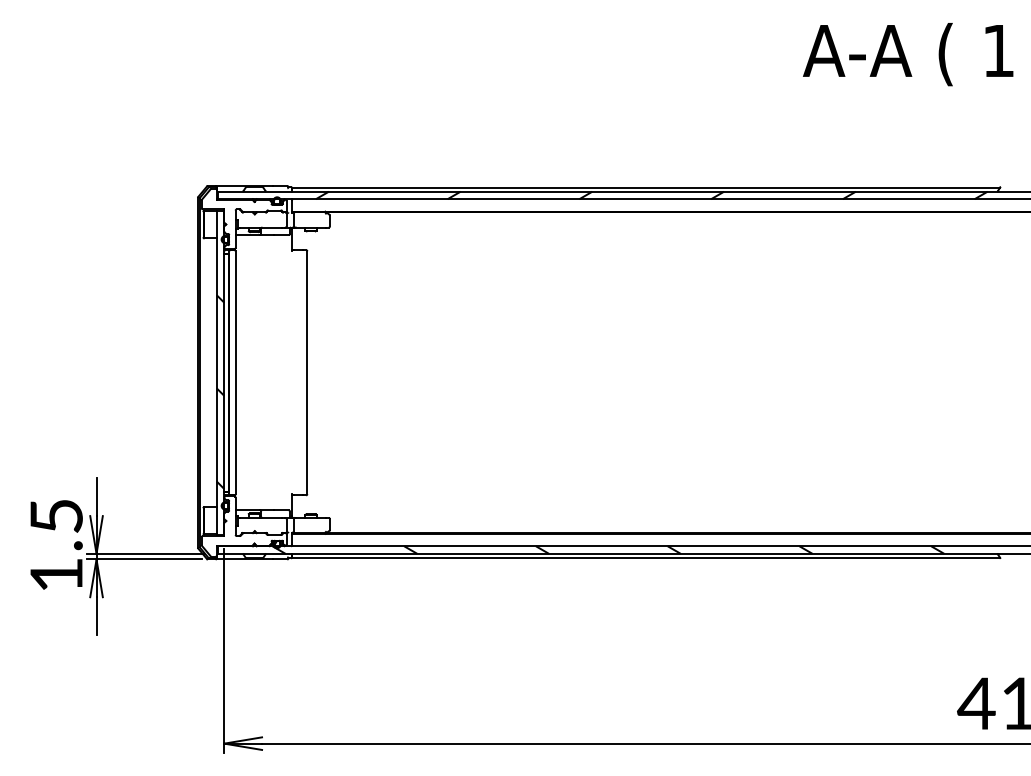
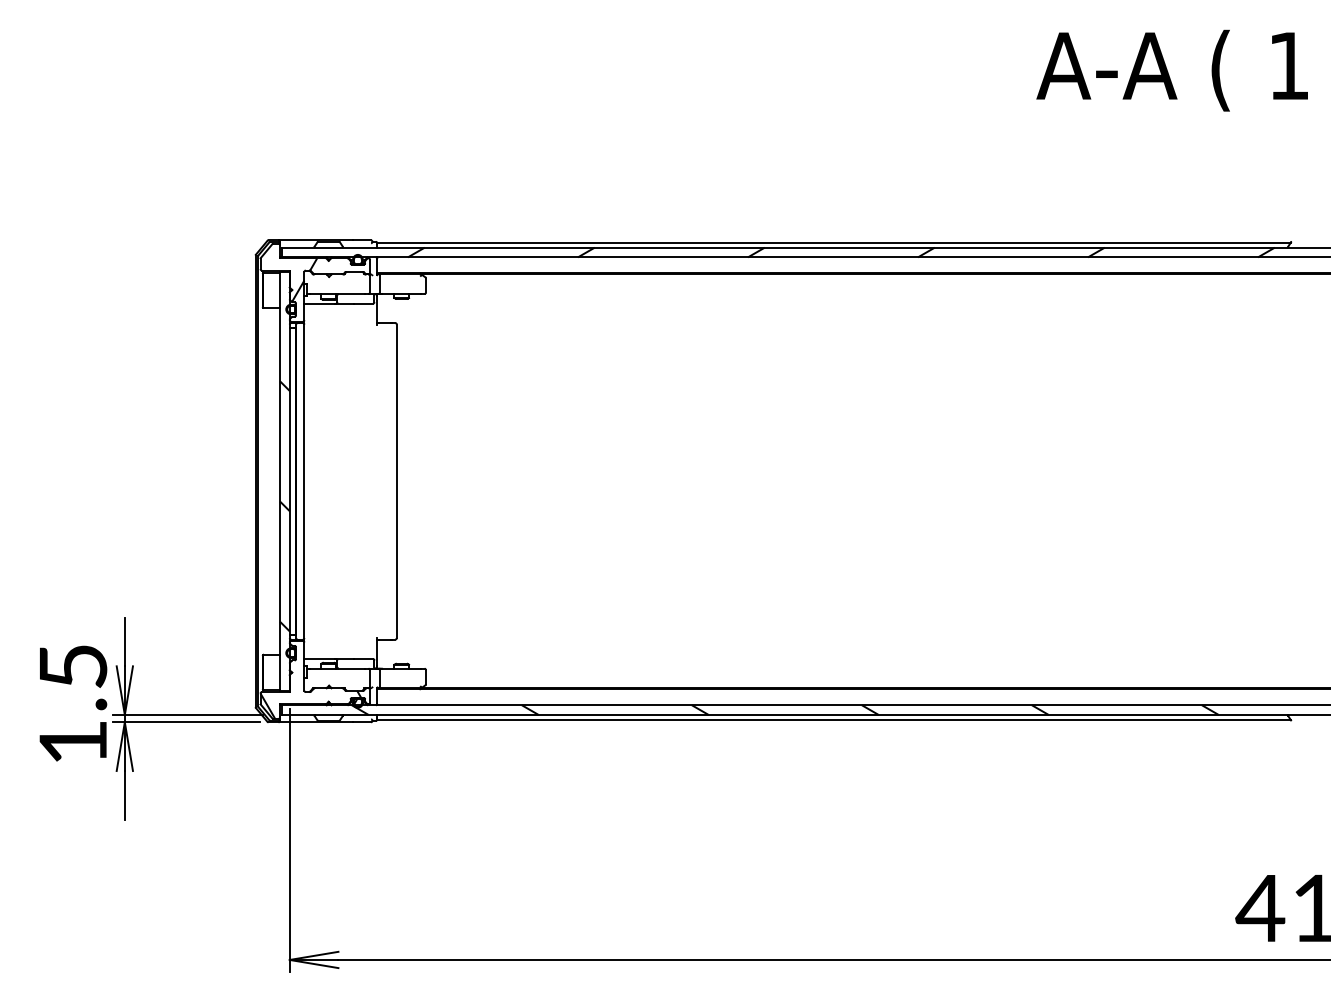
hatch: (235, 216) -> (304, 279), added
hatch: (240, 545) -> (310, 704), added

